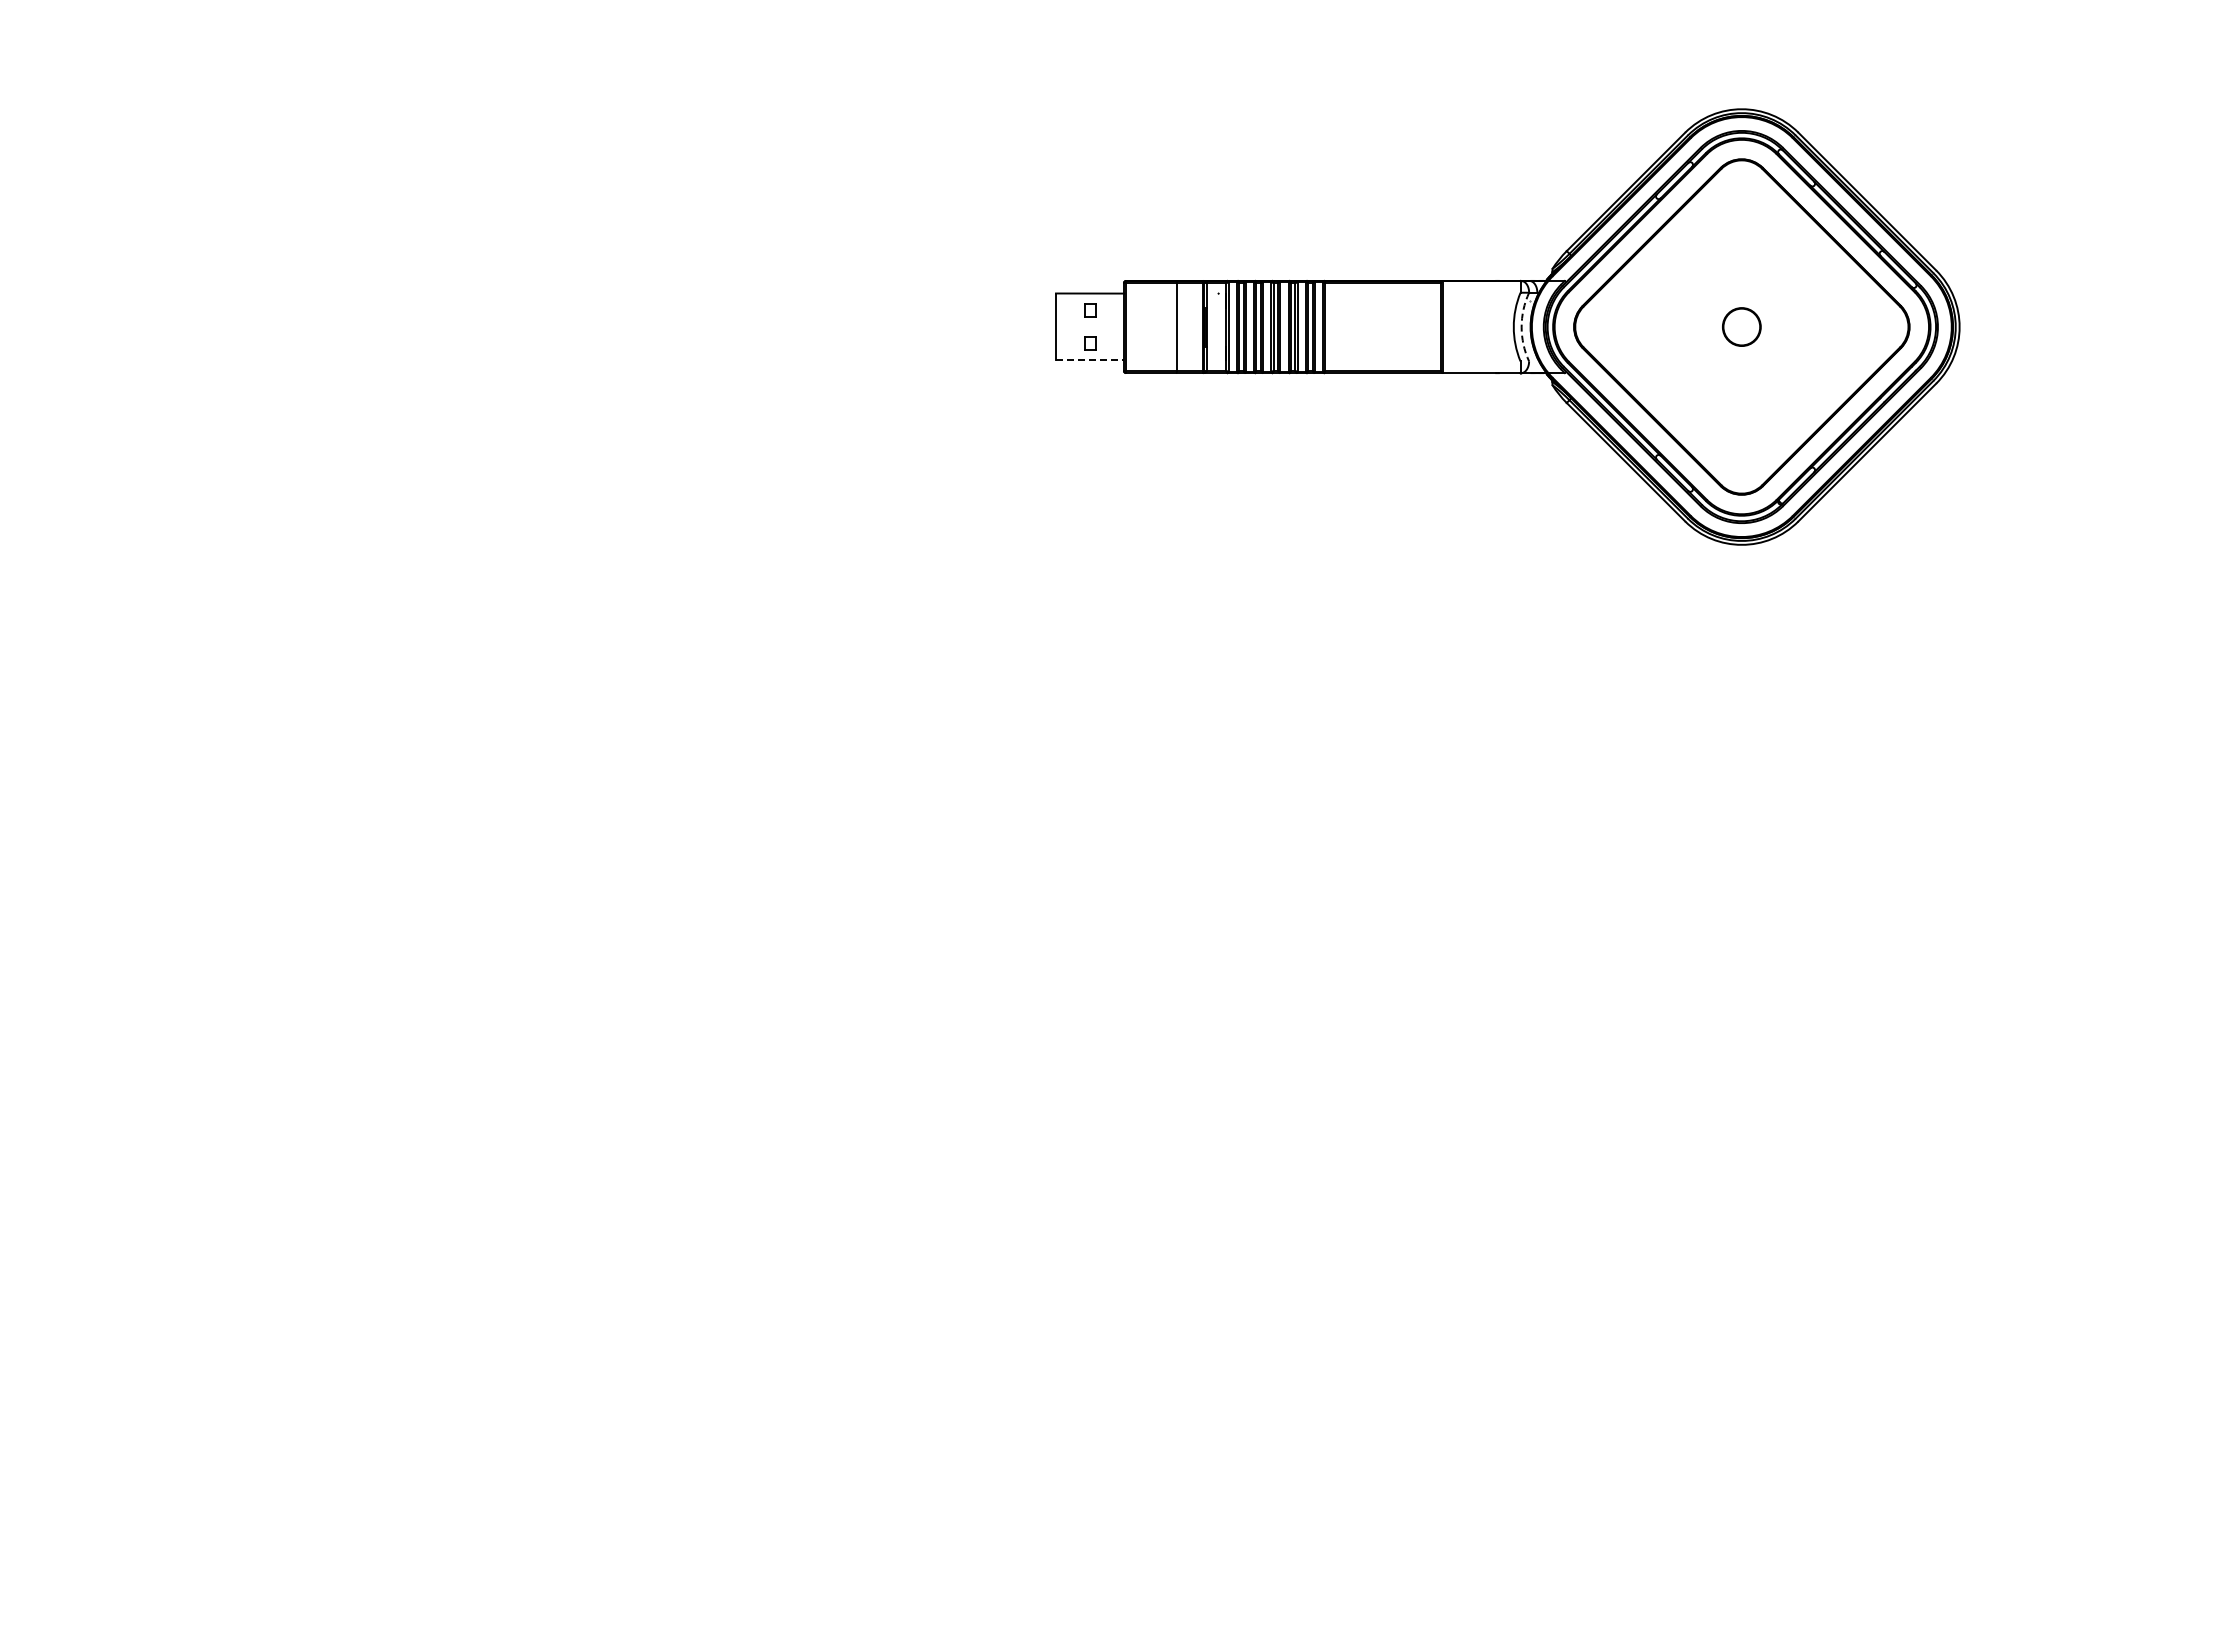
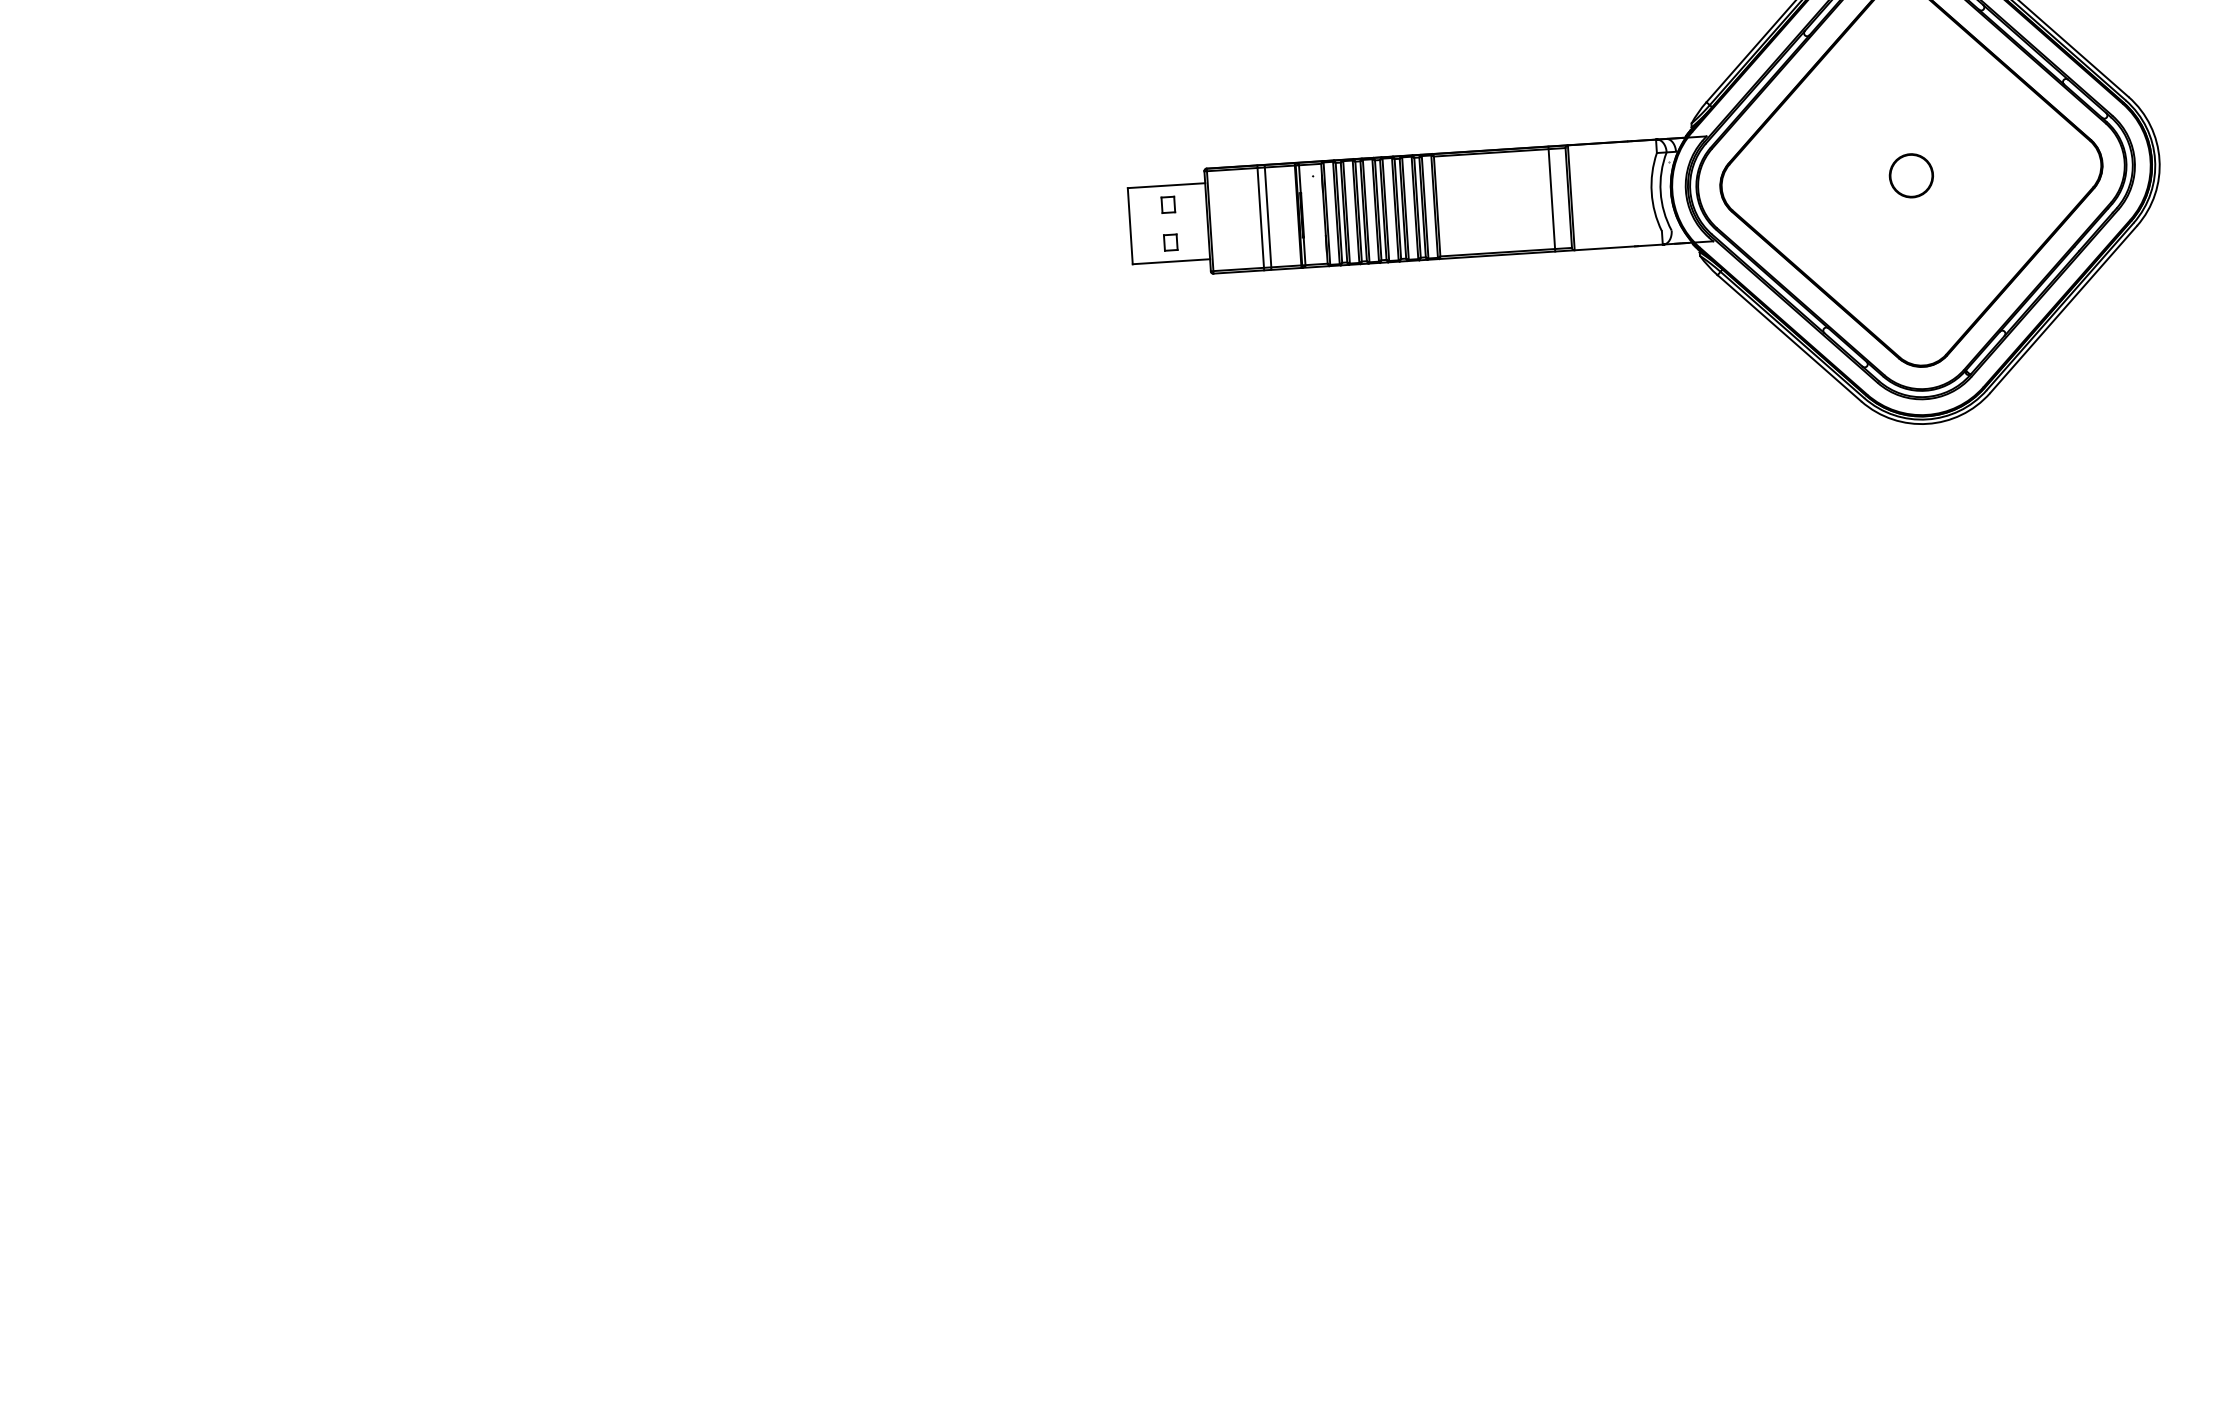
line: (1170, 326) -> (1260, 217), added
line: (1426, 326) -> (1552, 198), added
arc: (1521, 327) -> (1660, 192), dashed -> solid
line: (1090, 360) -> (1172, 261), dashed -> solid

